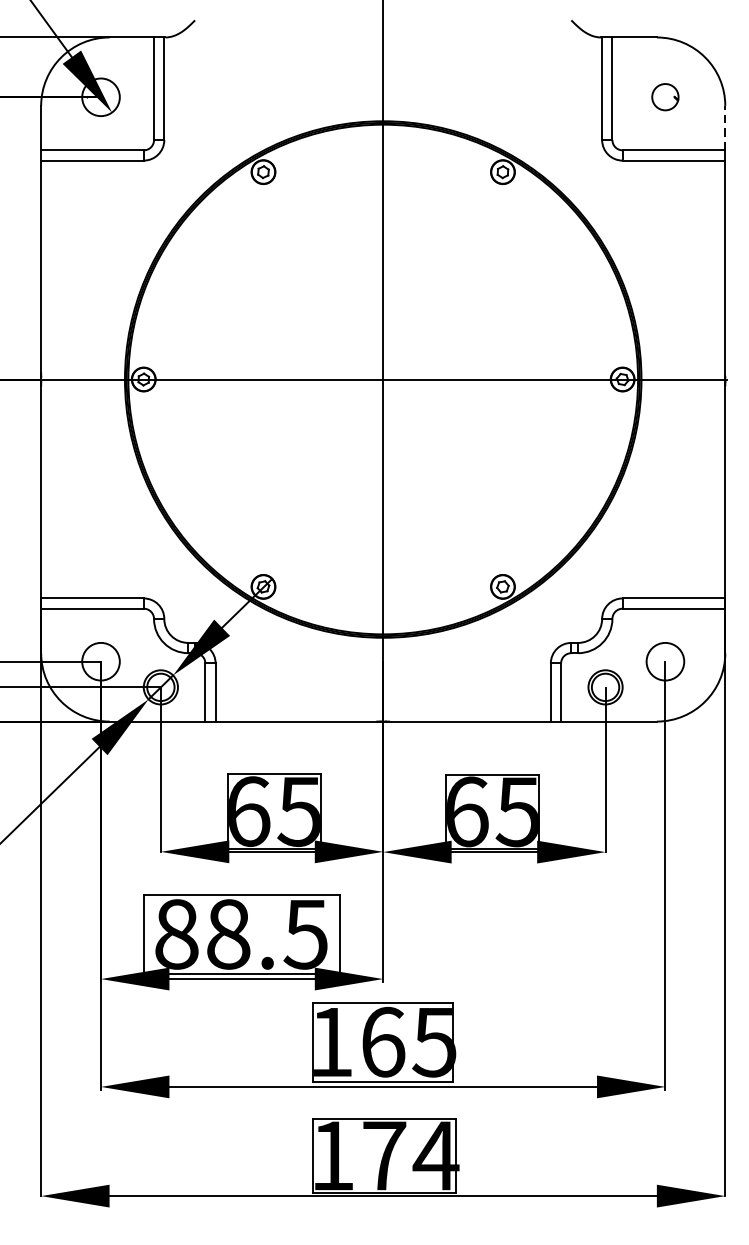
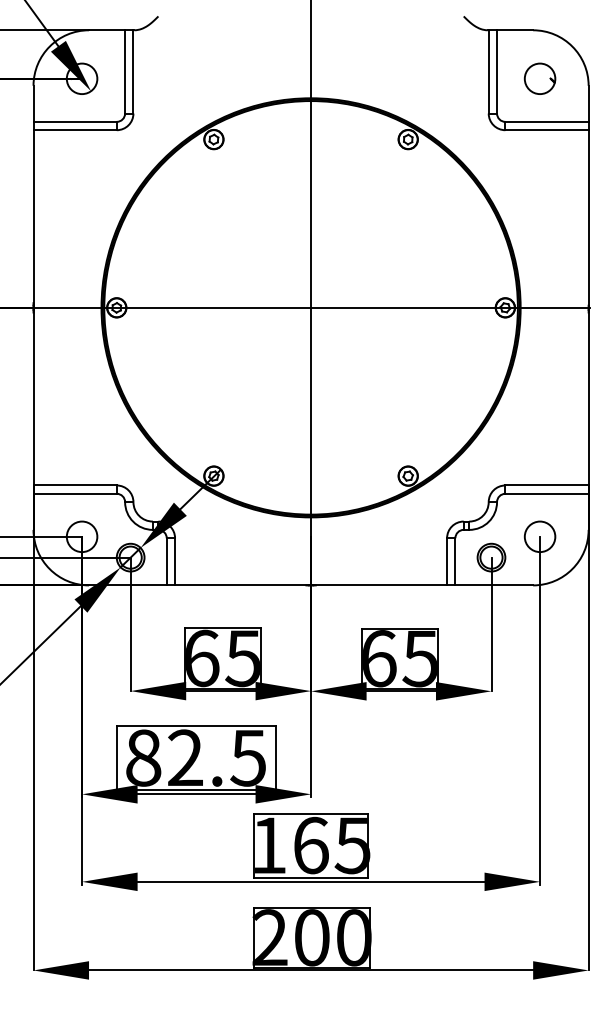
part: (664, 96) -> (539, 78), size x1.43
line: (725, 127) -> (588, 103), dashed -> solid
text: (228, 933) -> (185, 757), 88.5 -> 82.5
text: (384, 1155) -> (312, 937), 174 -> 200

